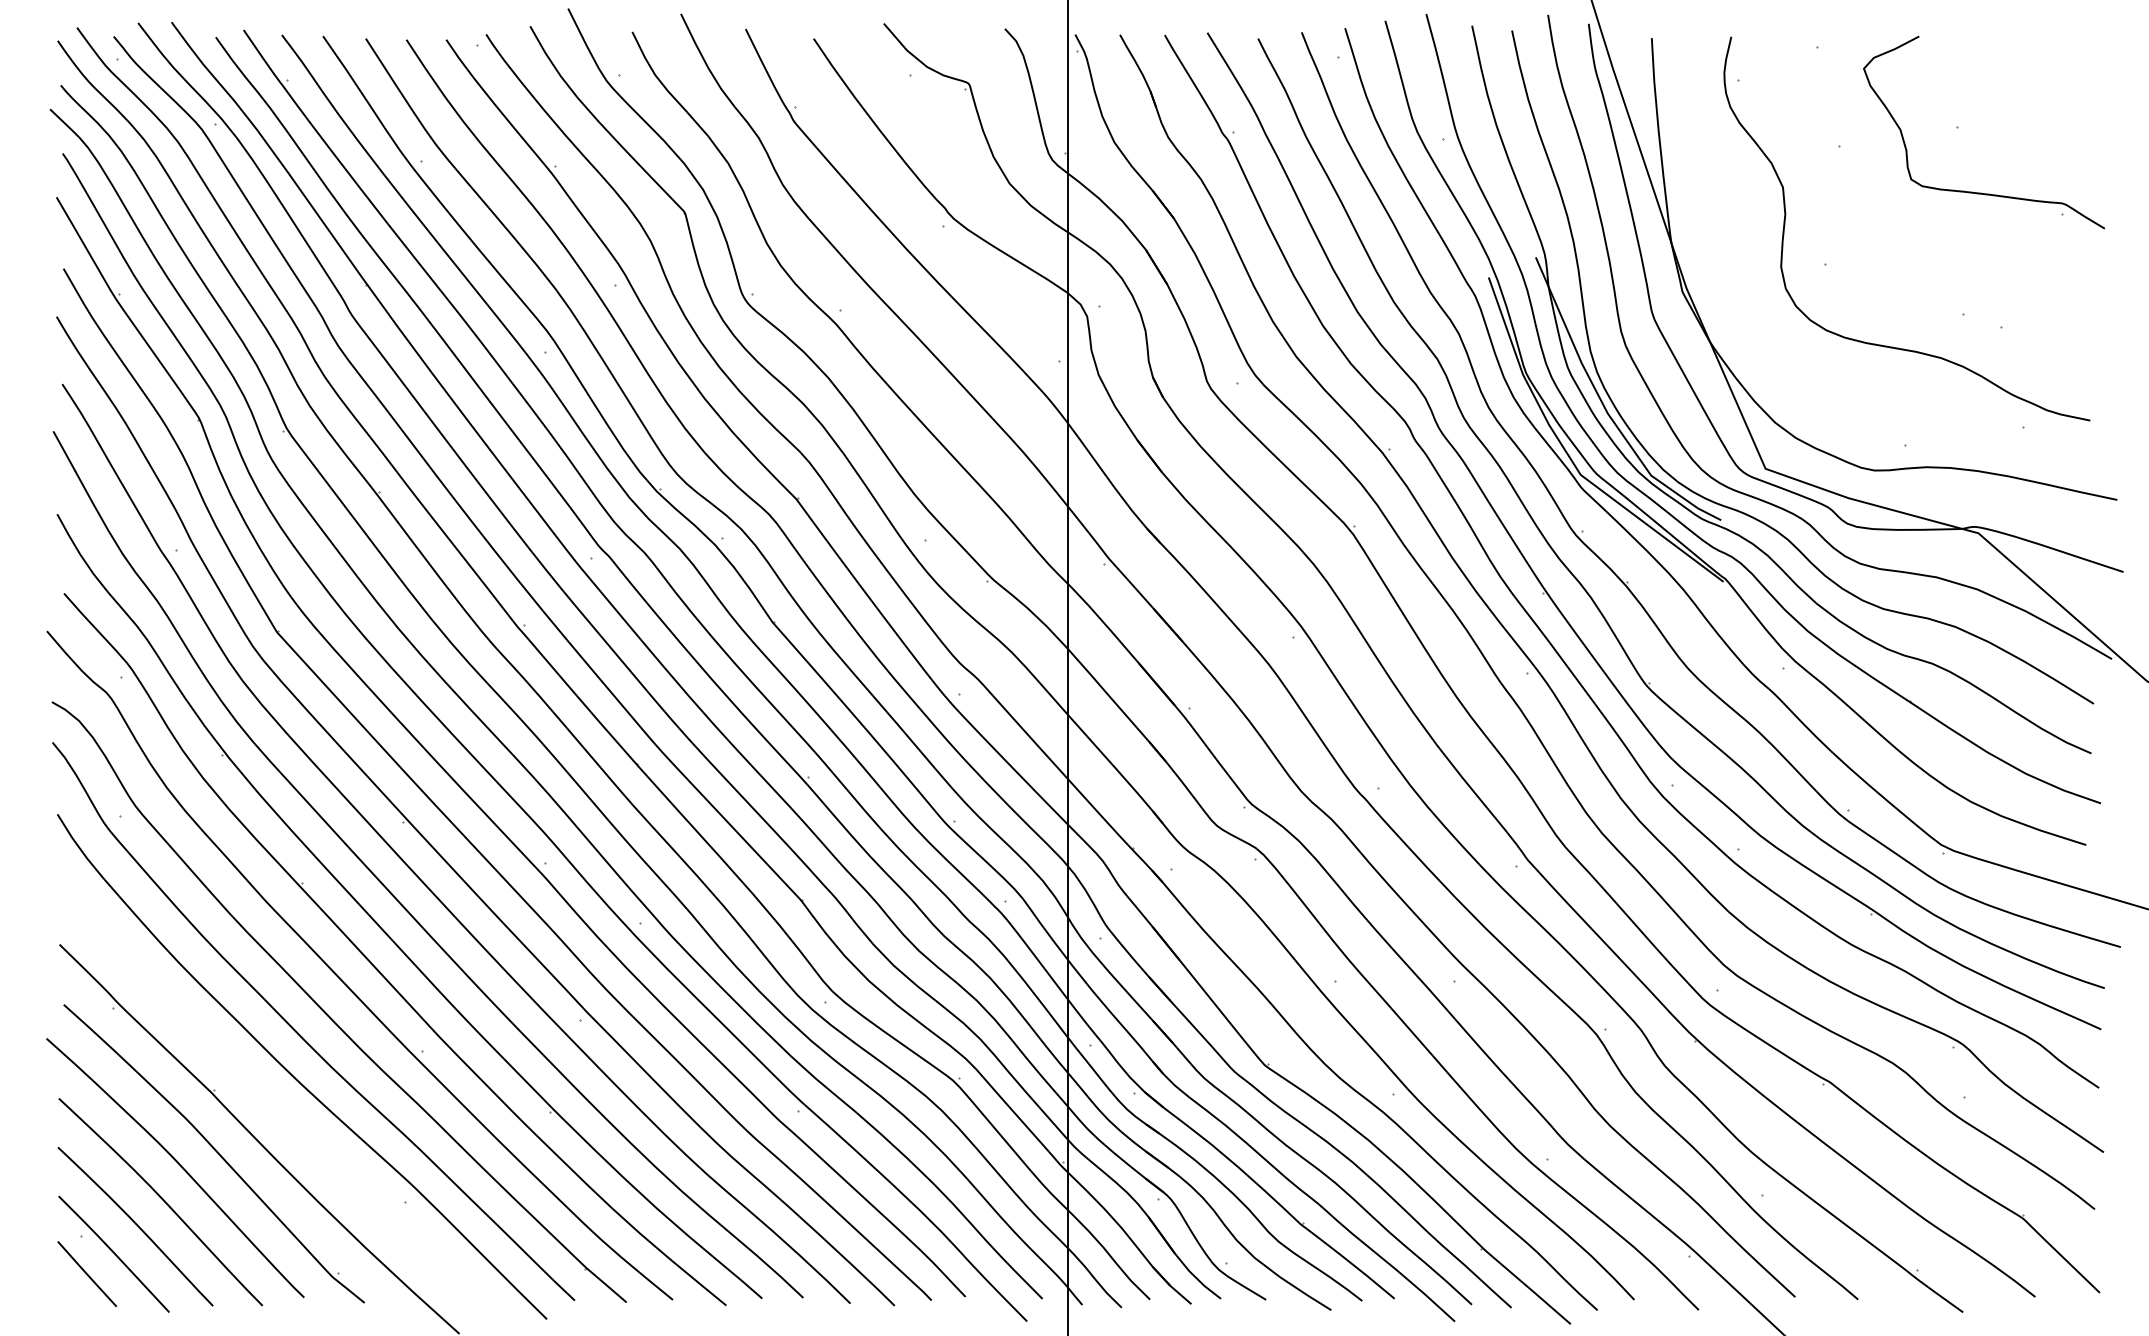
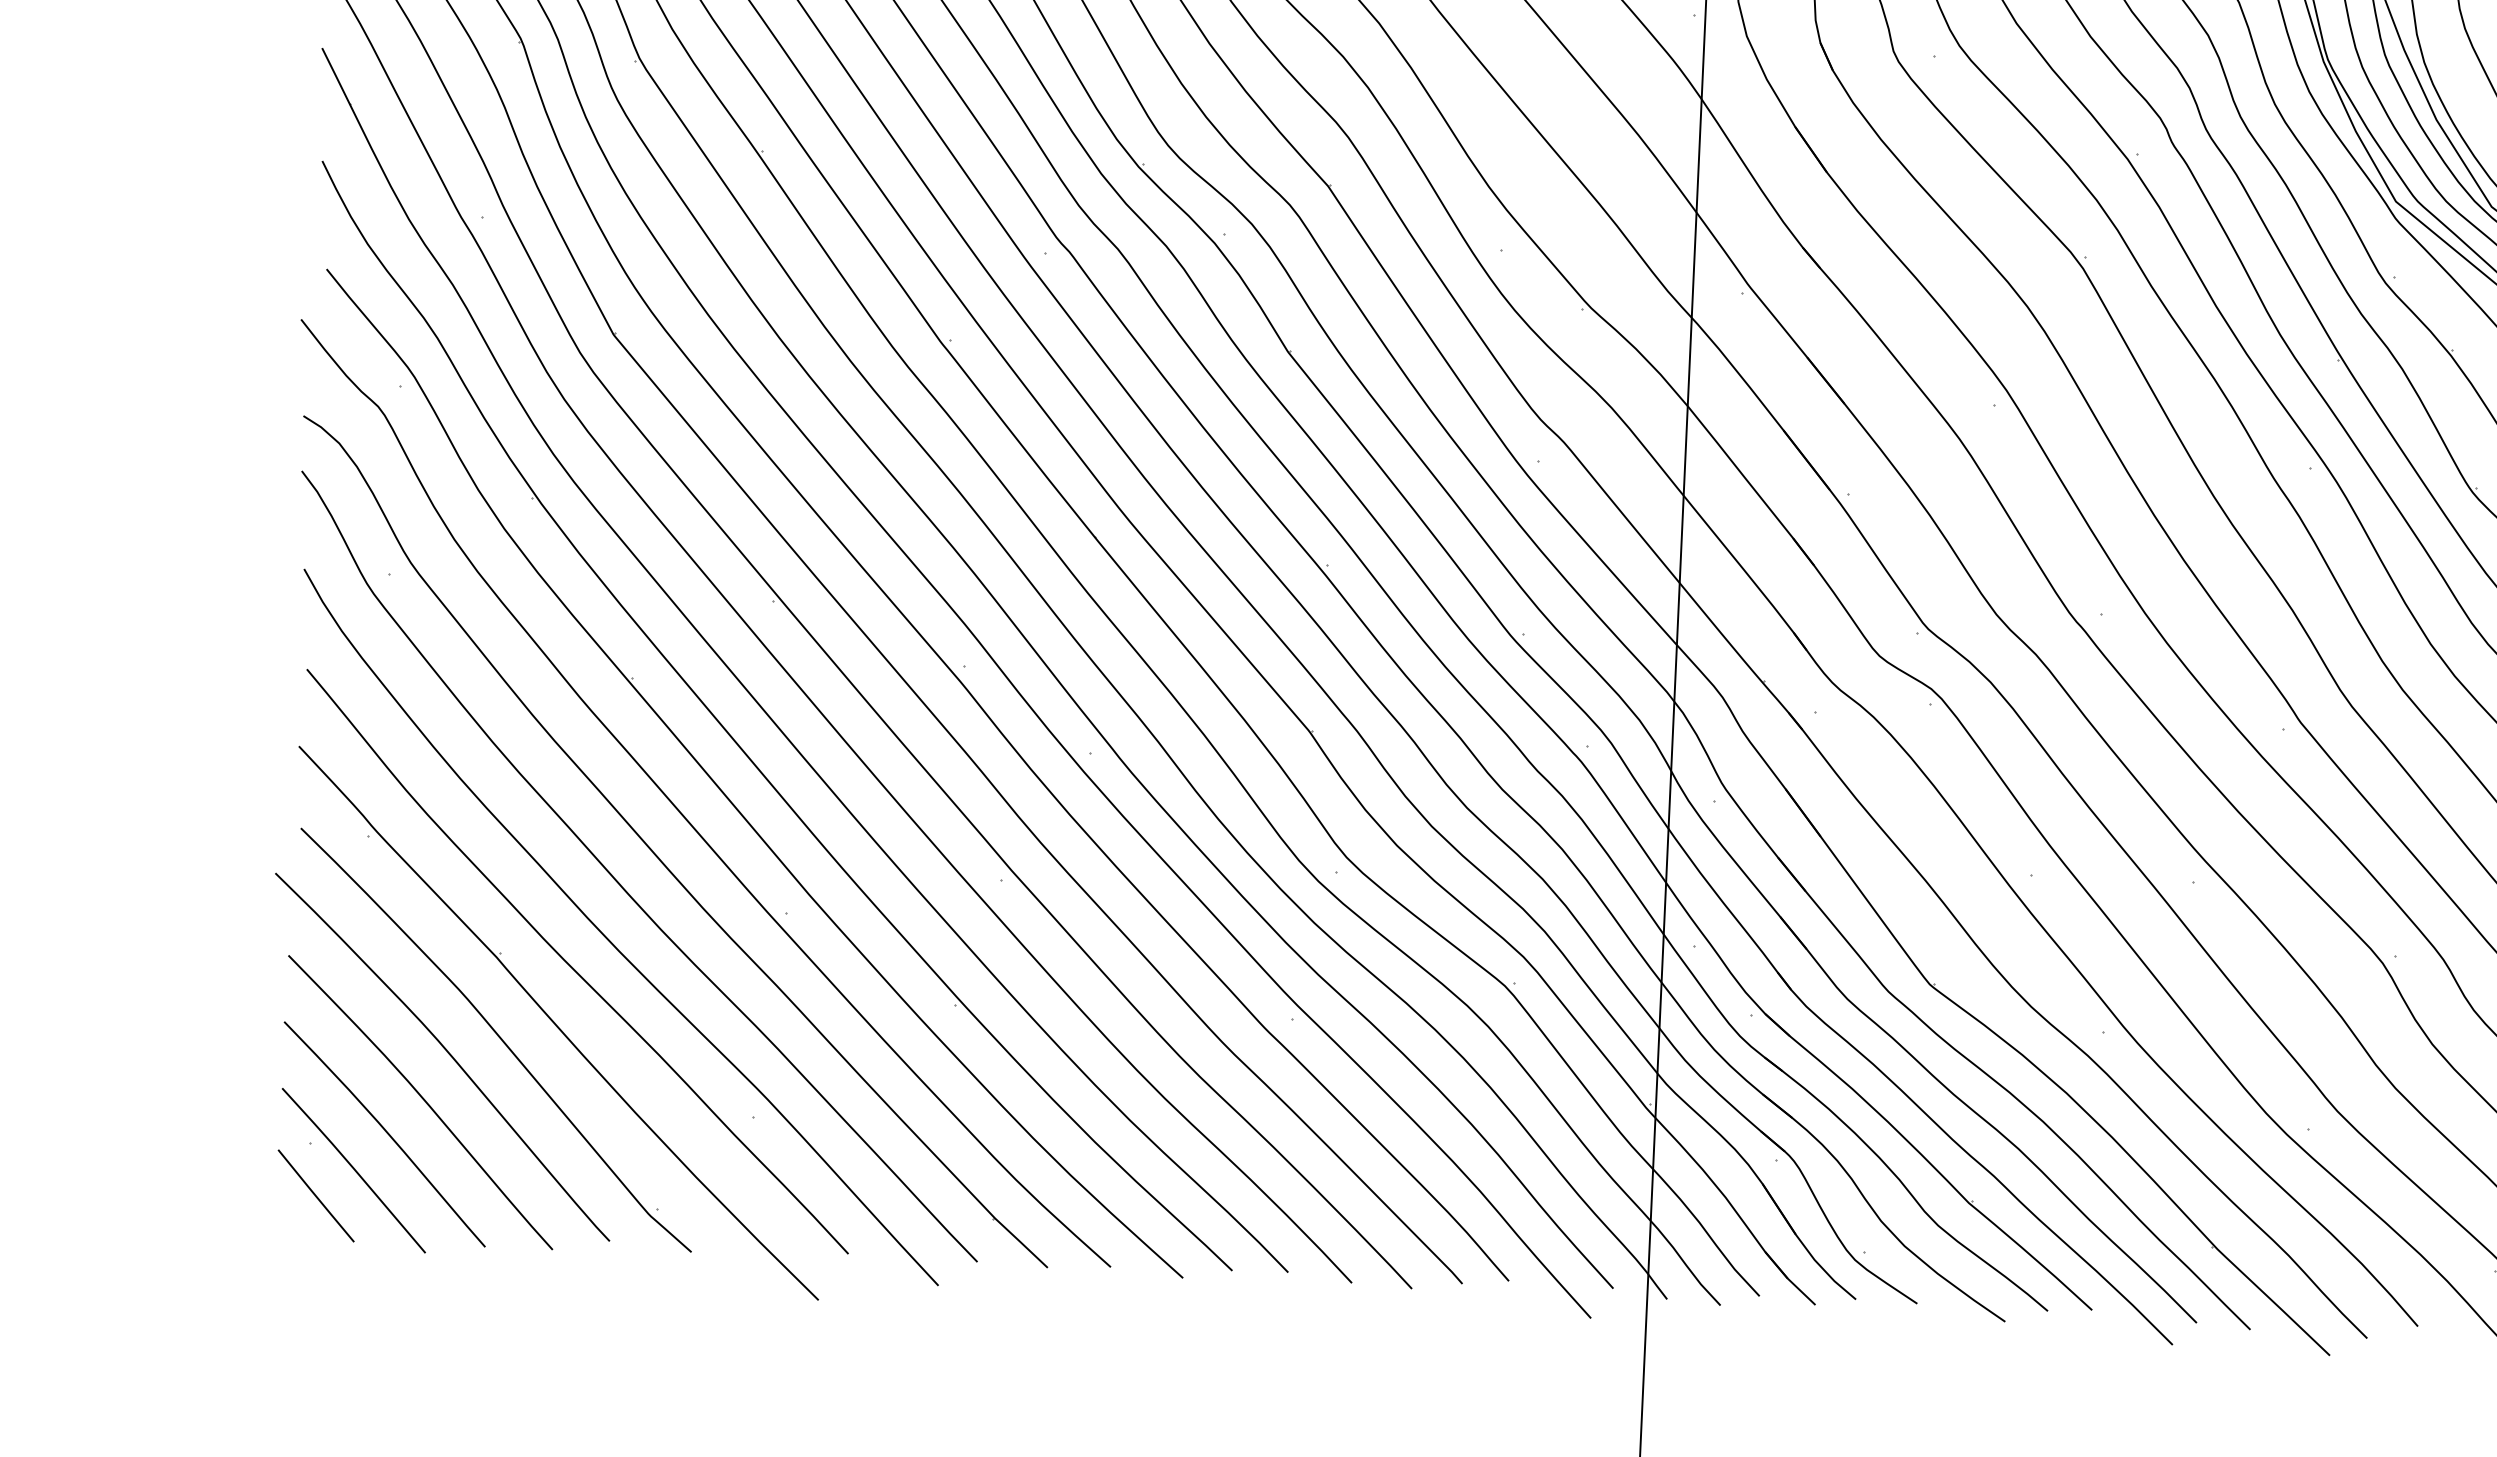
curve: (267, 1096) -> (572, 965), added

